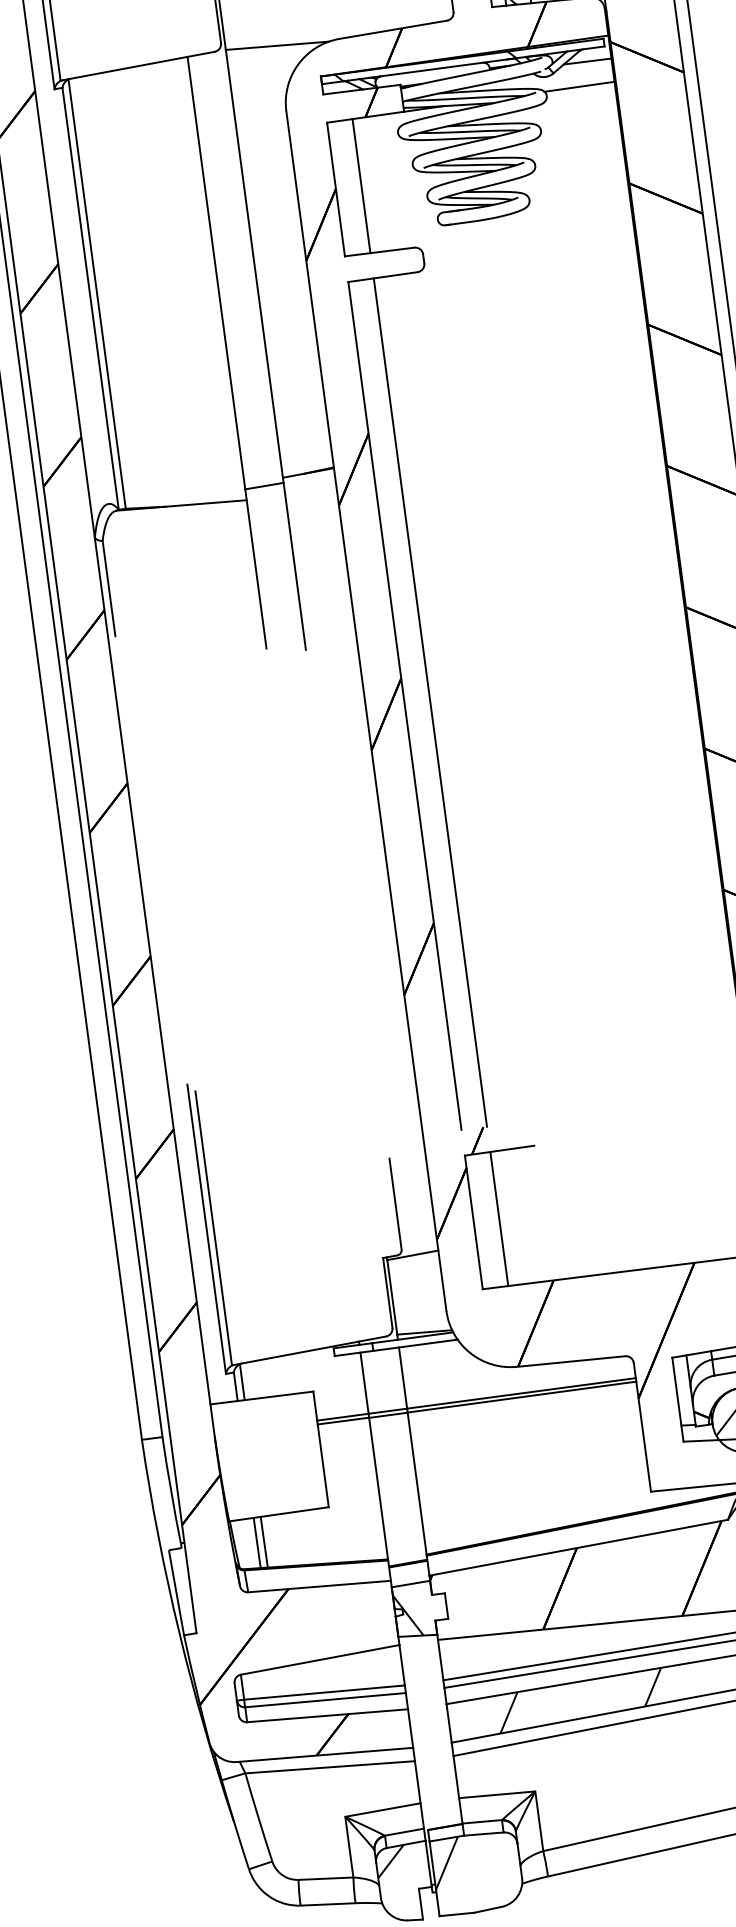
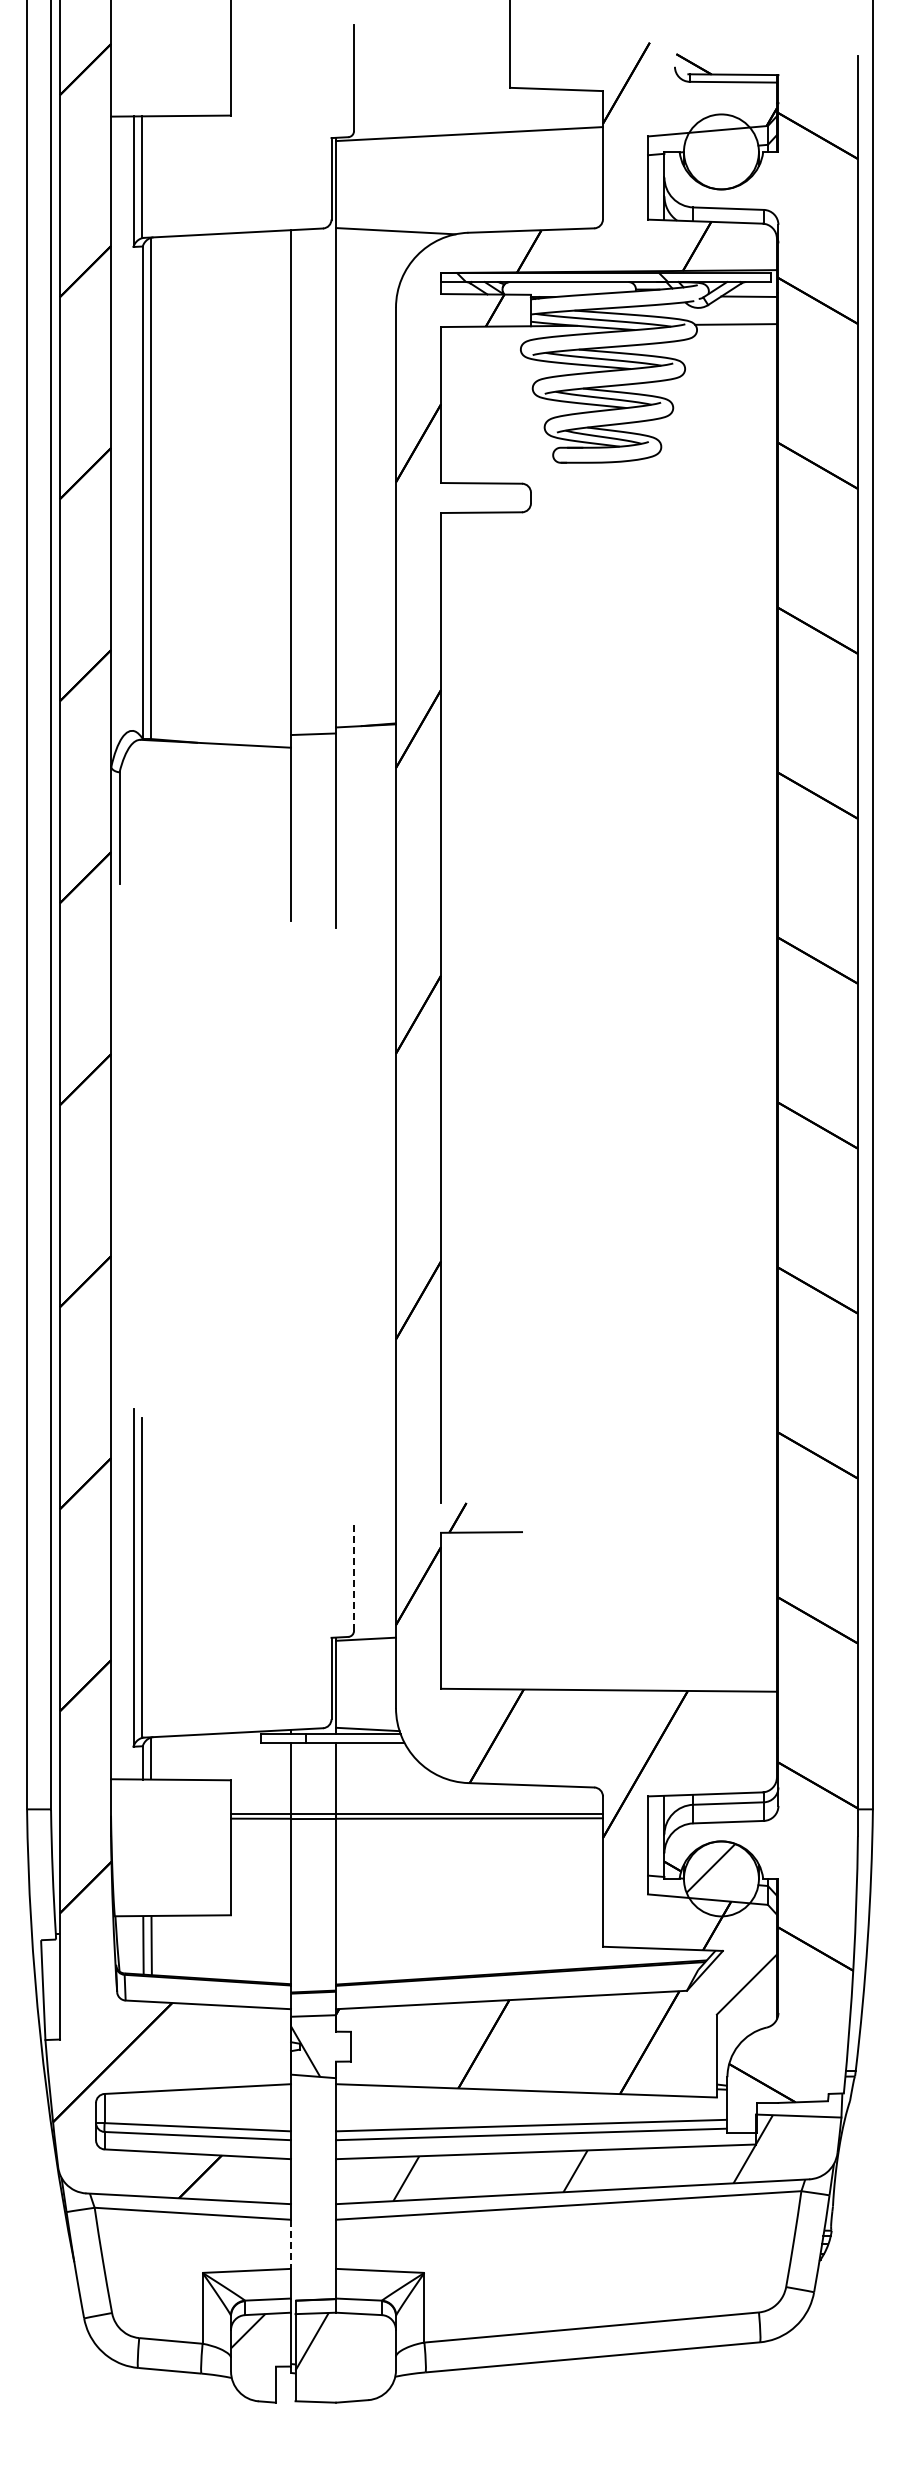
line: (361, 185) -> (470, 404), removed
line: (430, 702) -> (470, 1007), removed
line: (396, 1204) -> (354, 1578), solid -> dashed
line: (499, 1218) -> (470, 1610), removed
line: (418, 1782) -> (291, 2244), solid -> dashed

